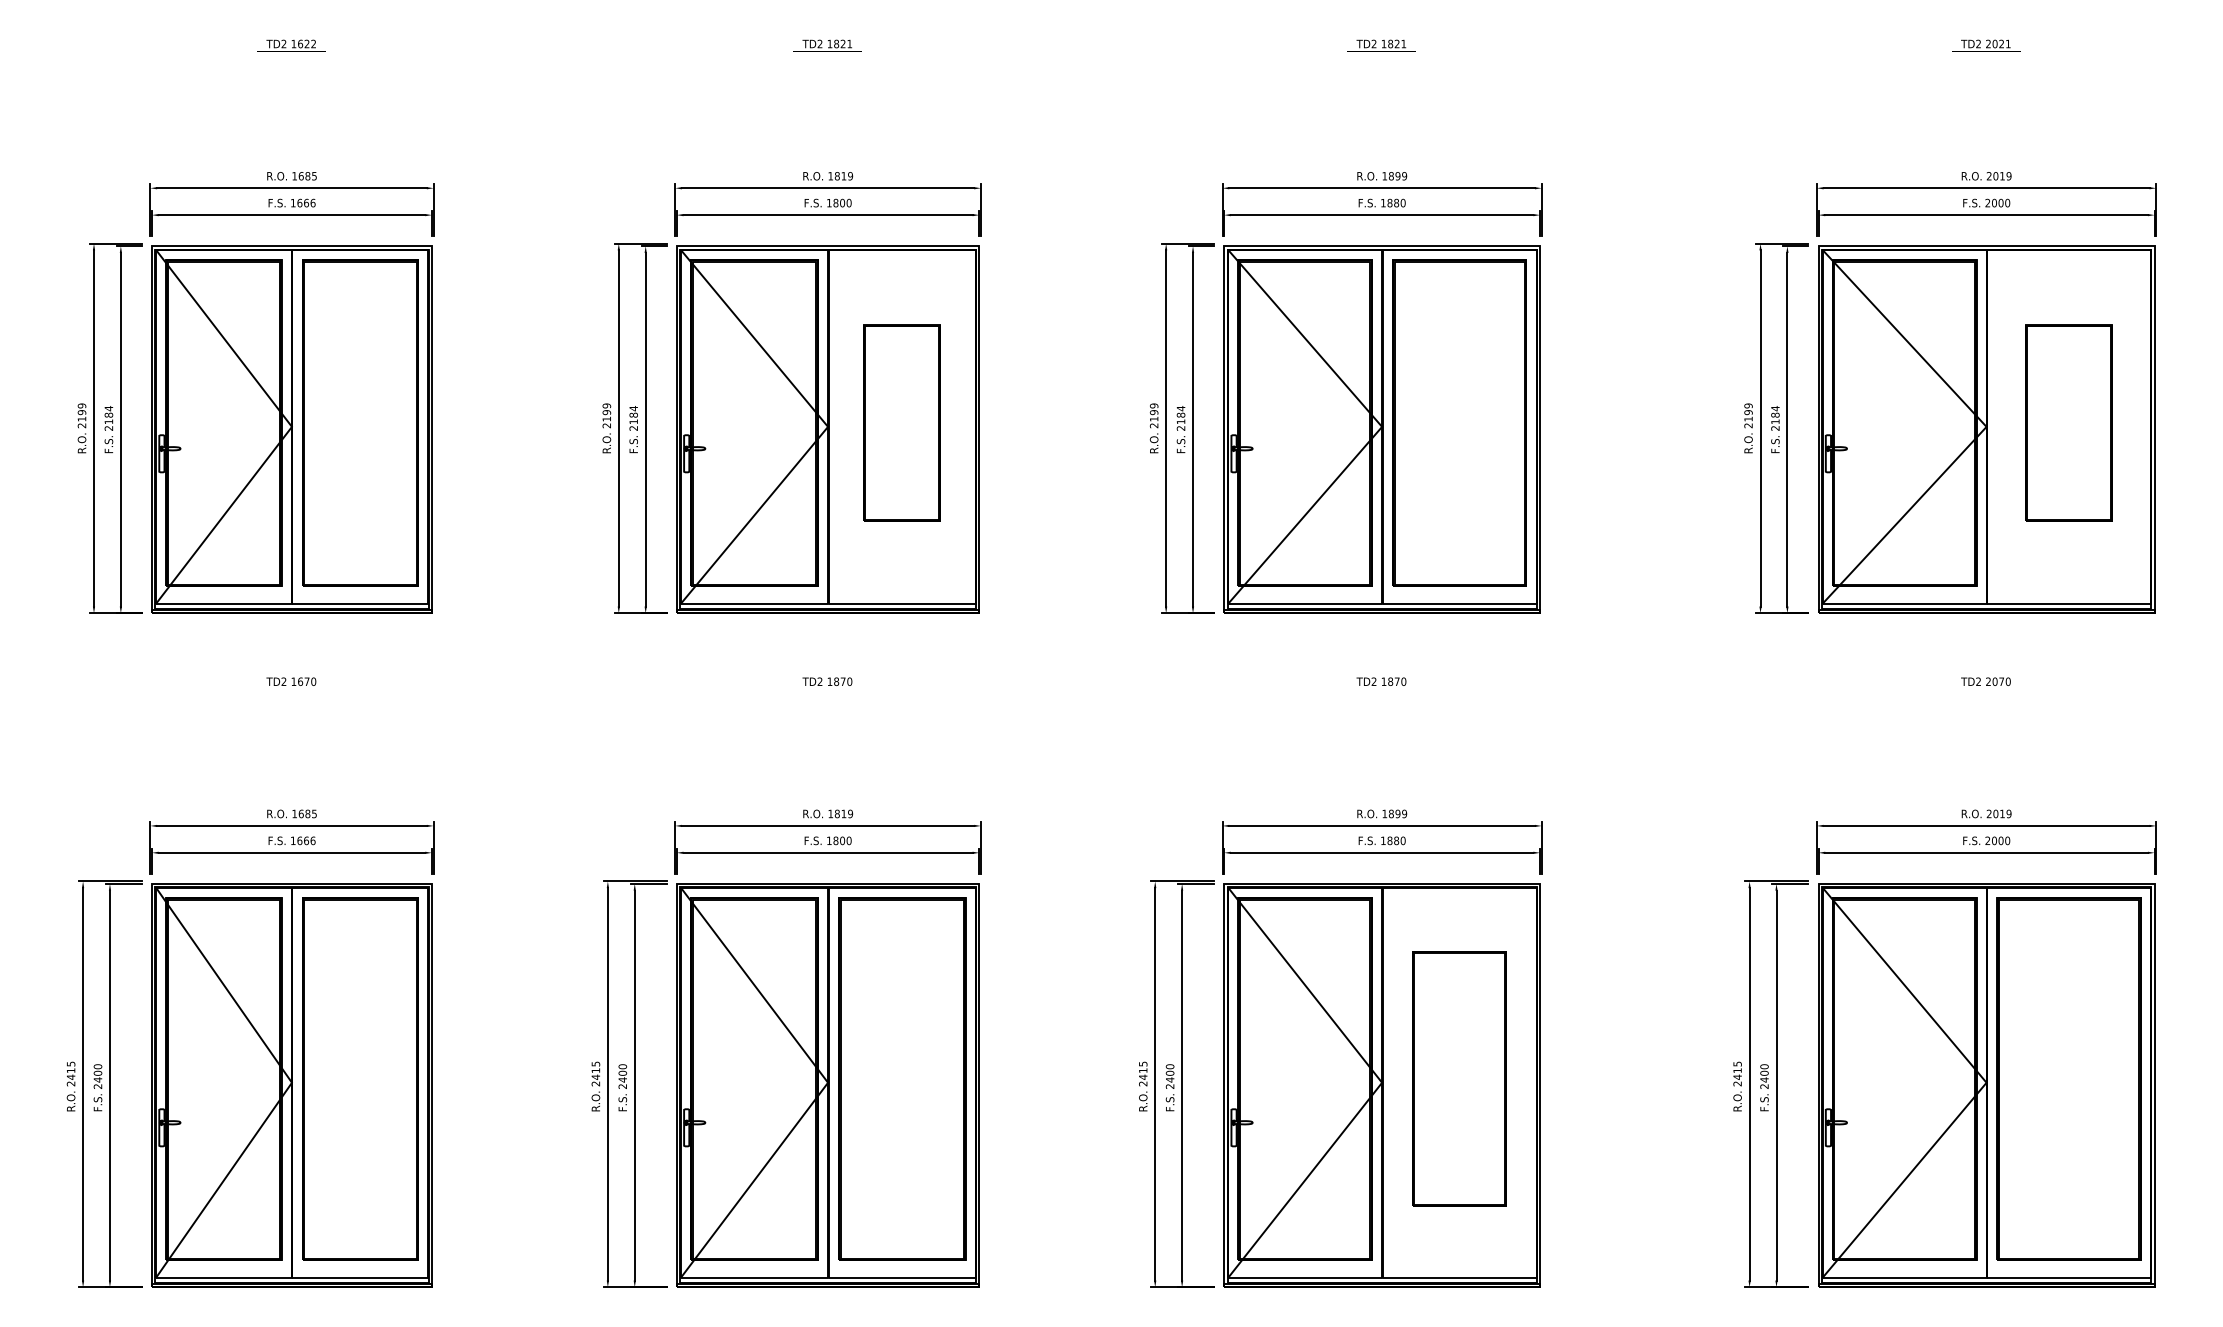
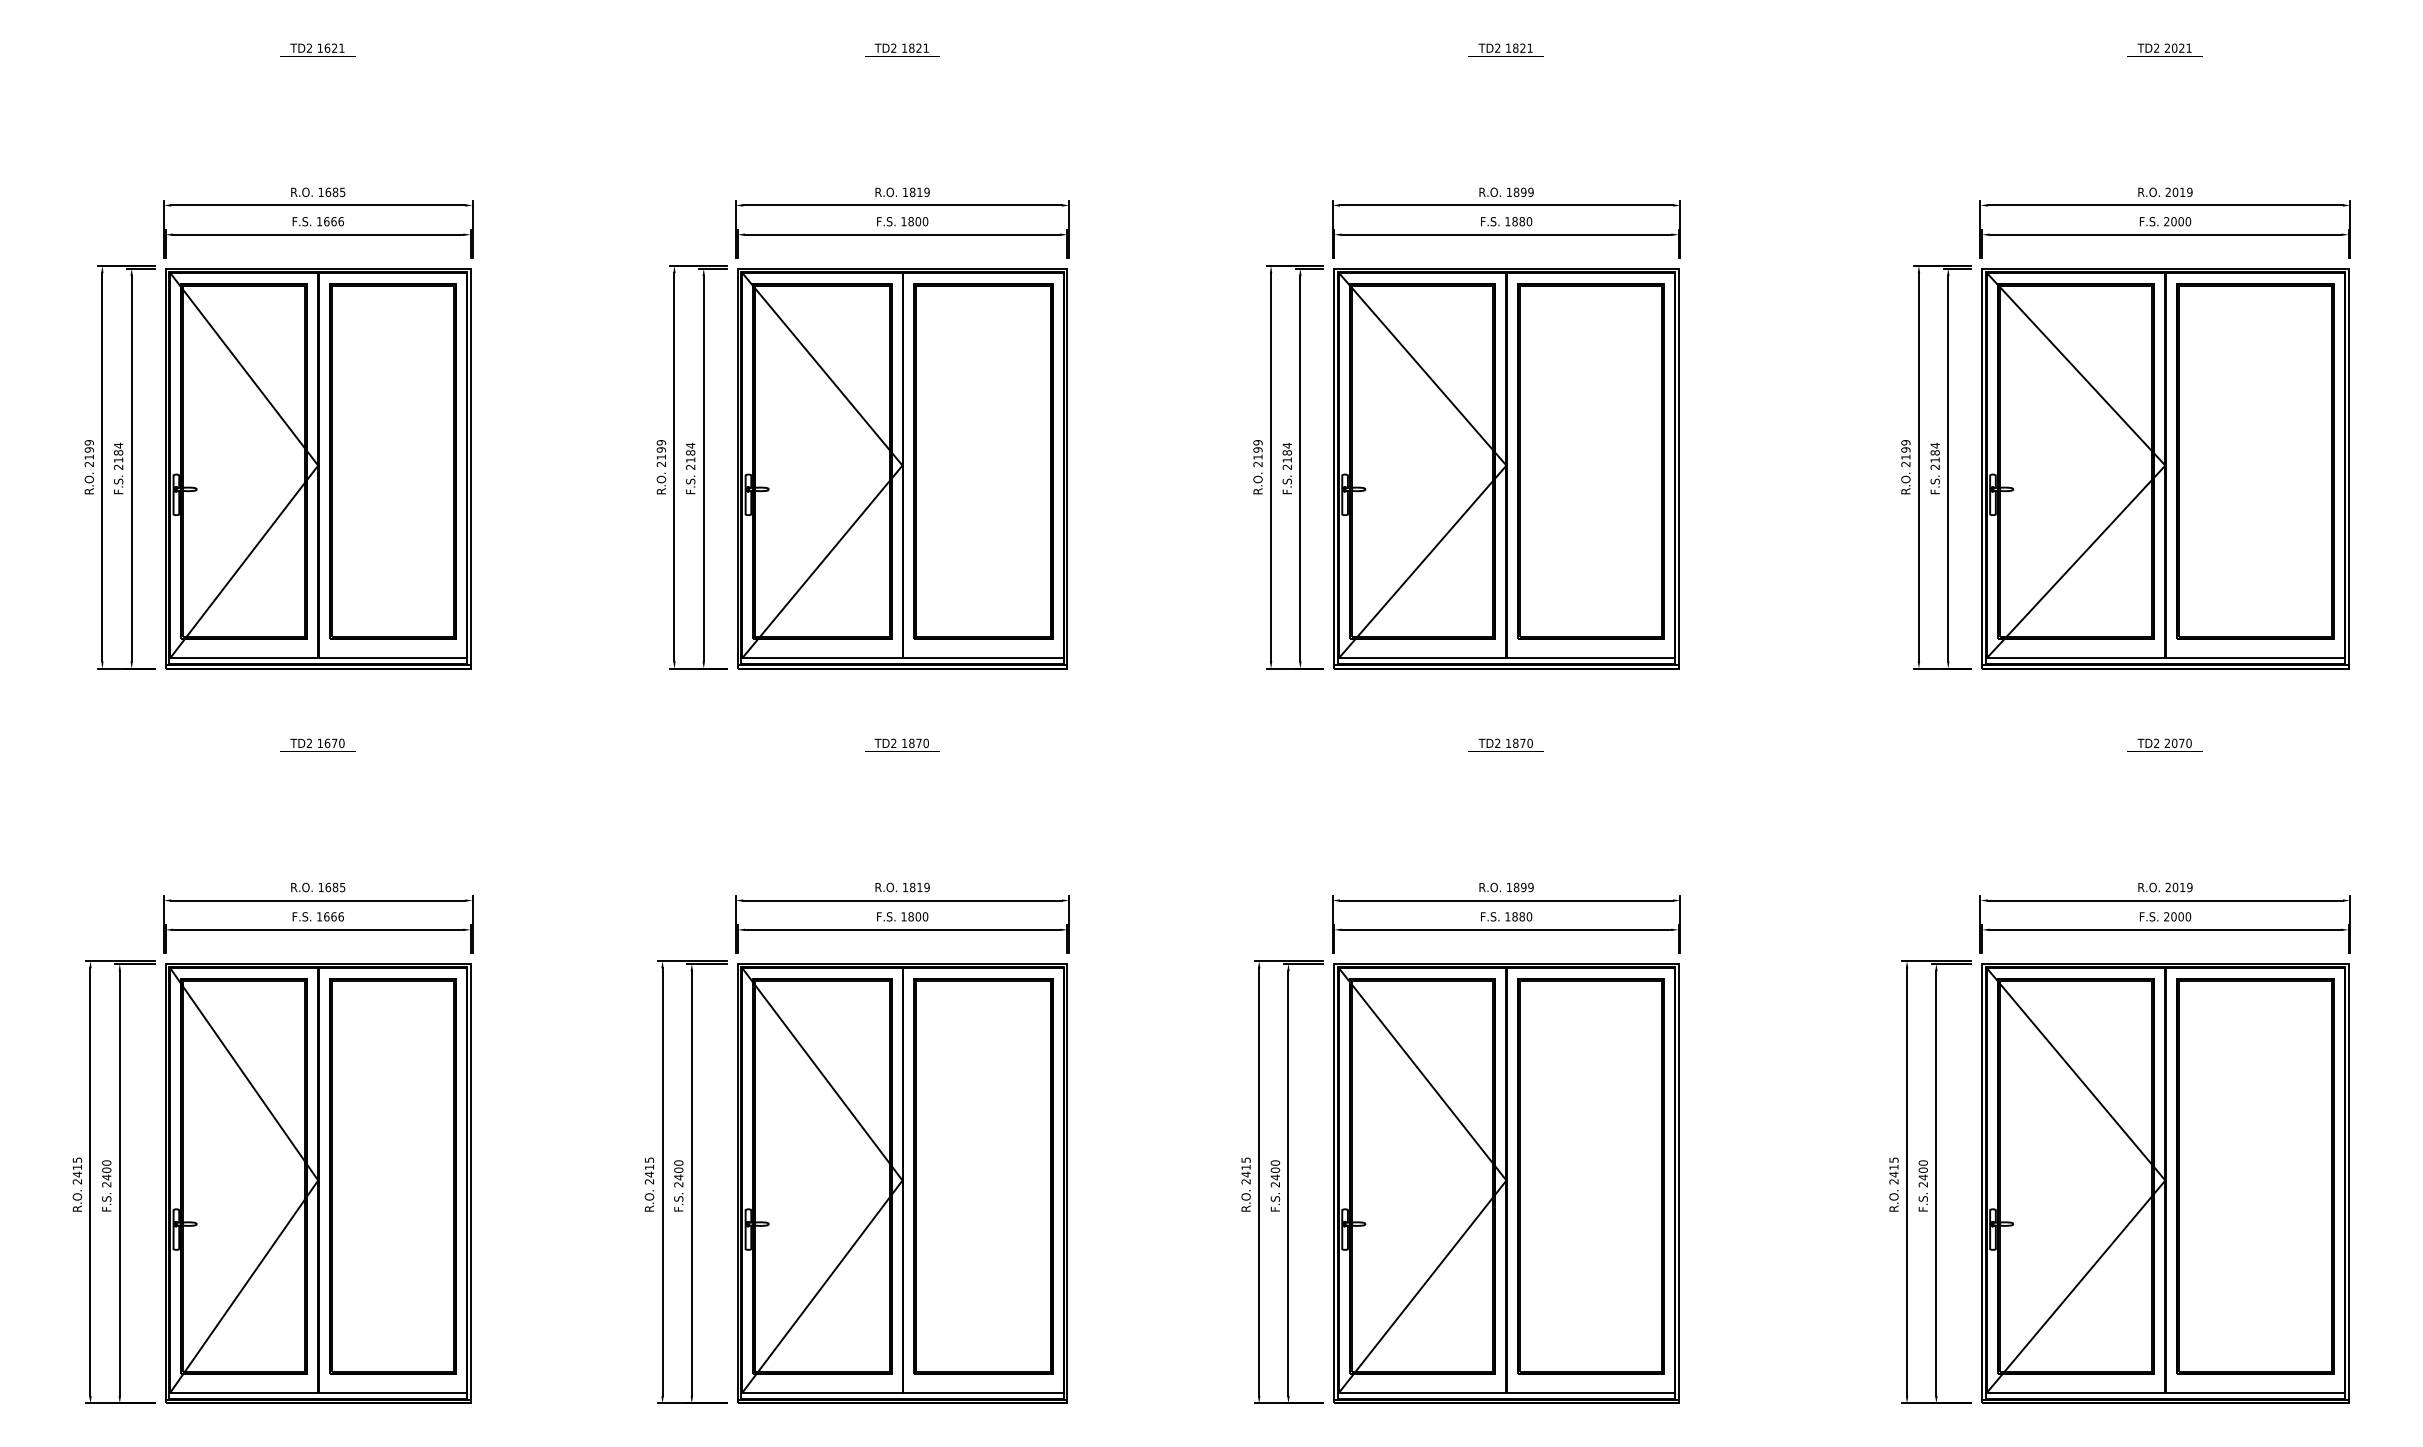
text: (313, 43) -> (341, 47), 1622 -> 1621
part: (902, 423) -> (983, 461), size x1.67
part: (2069, 423) -> (2255, 461), size x1.67
part: (1459, 1079) -> (1590, 1176), size x1.43

